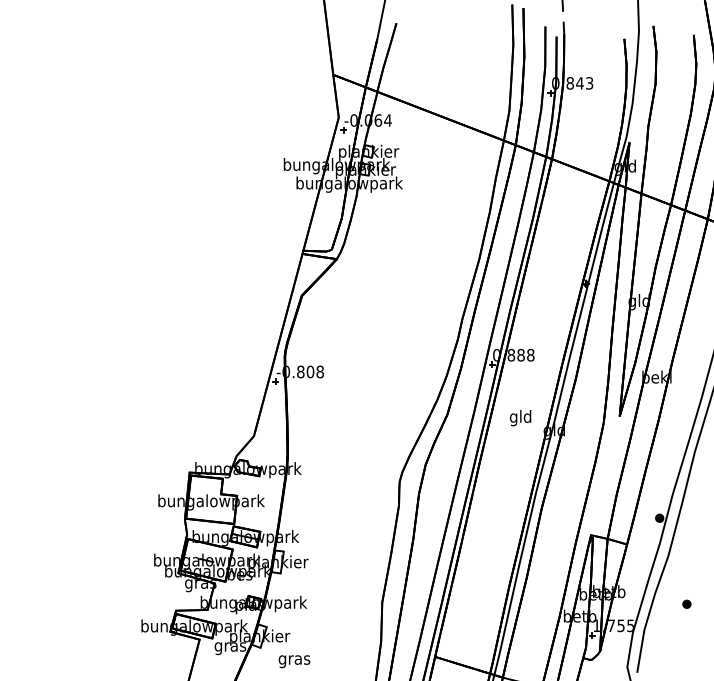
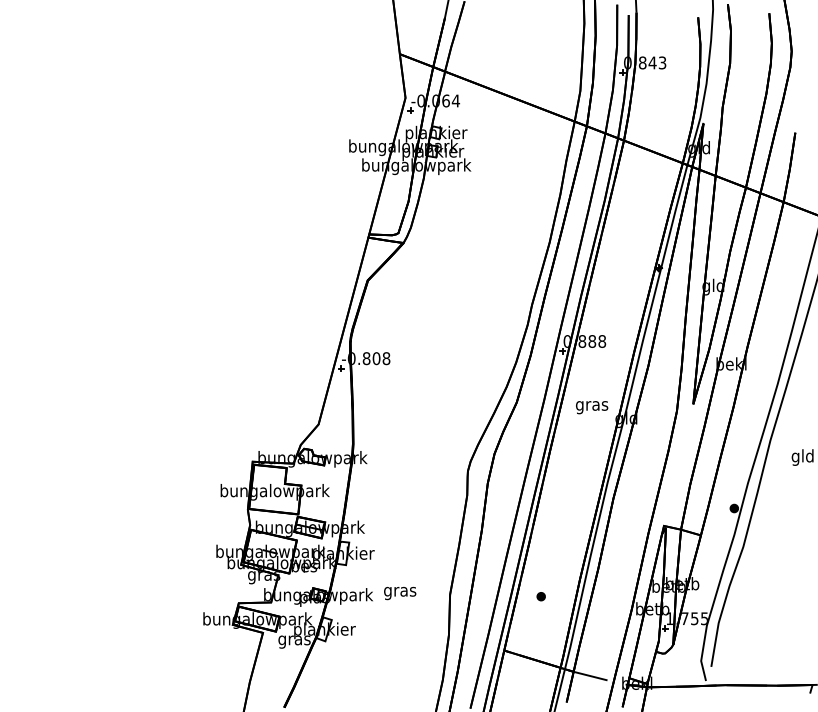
text: (521, 417) -> (592, 405), gld -> gras
part: (686, 604) -> (540, 596), moved
text: (294, 661) -> (400, 593), moved

